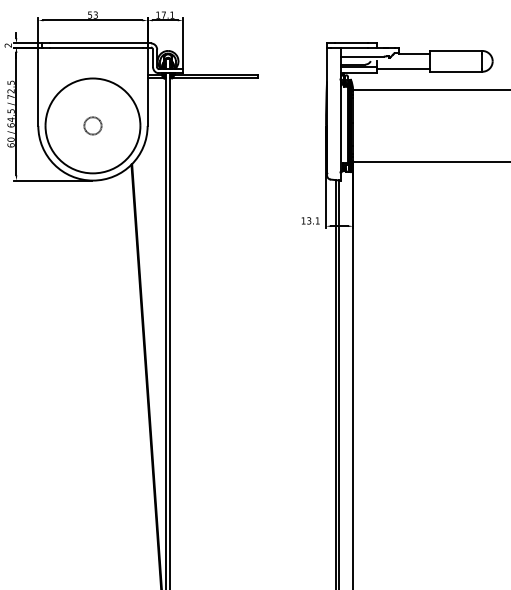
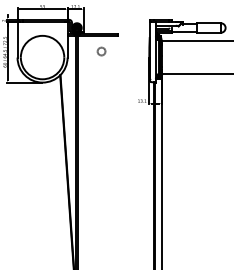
part: (92, 125) -> (101, 51), moved

